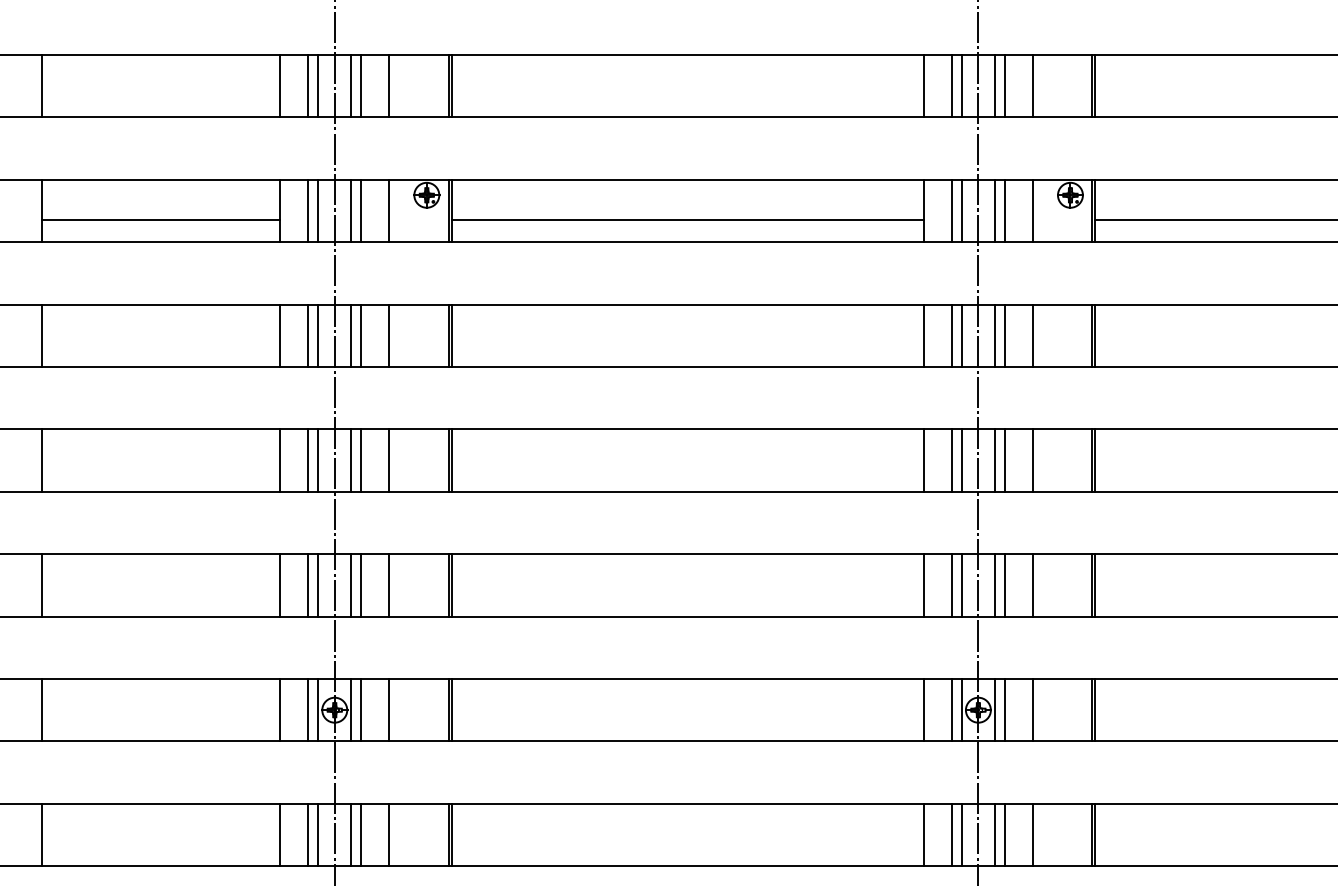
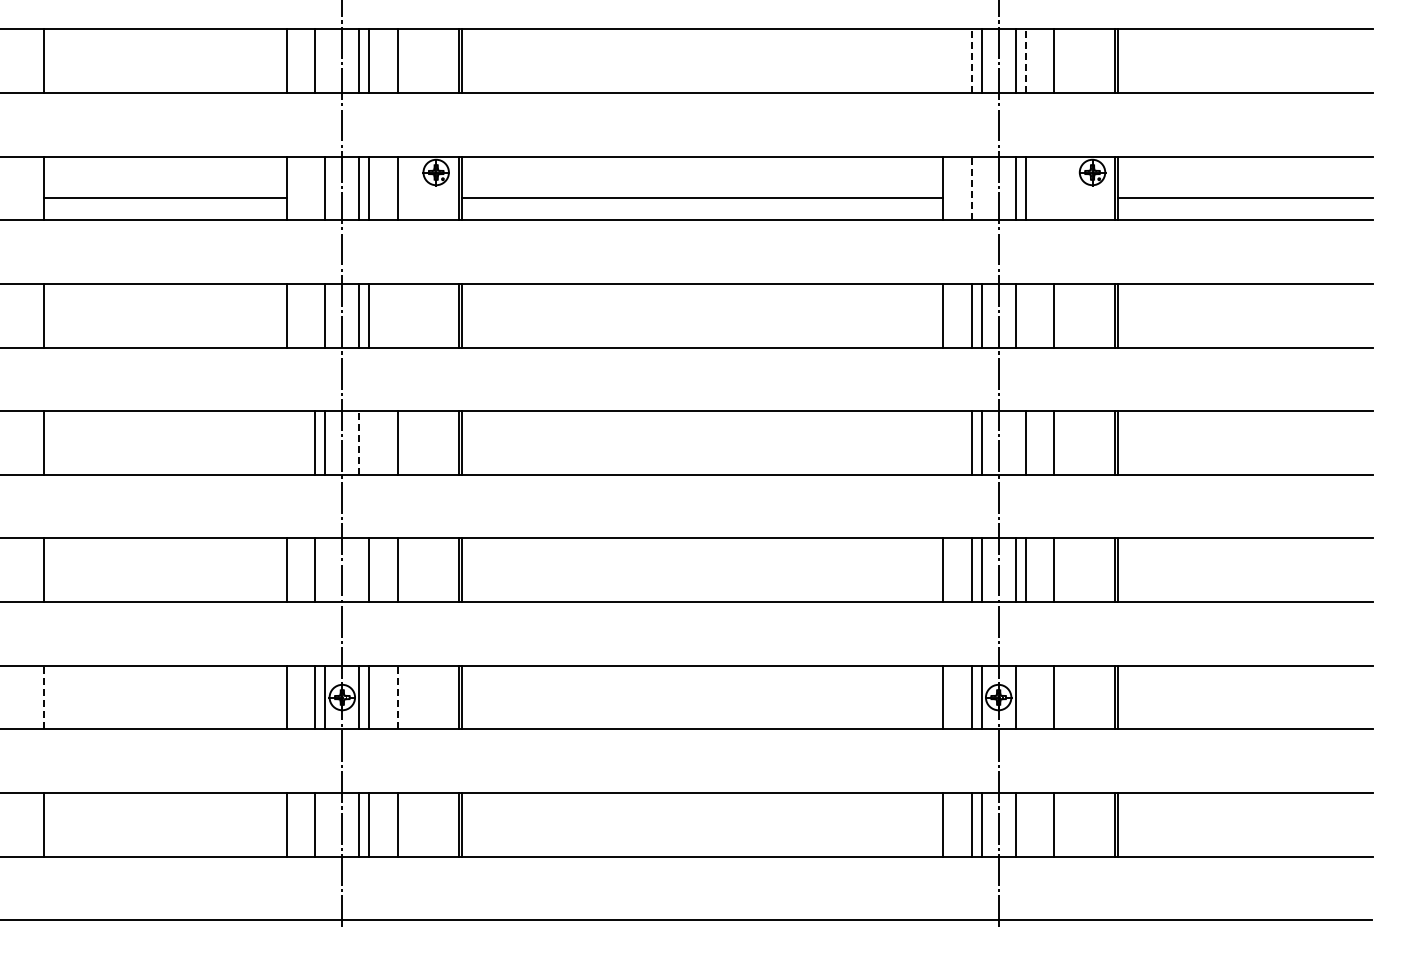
line: (318, 85) -> (325, 60), removed
line: (923, 85) -> (942, 60), removed
line: (951, 86) -> (971, 61), solid -> dashed
line: (1004, 86) -> (1025, 61), solid -> dashed
line: (308, 210) -> (315, 188), removed
line: (951, 210) -> (971, 188), solid -> dashed
line: (961, 210) -> (981, 188), removed
line: (1033, 210) -> (1054, 188), removed
line: (308, 335) -> (315, 315), removed
line: (389, 335) -> (398, 315), removed
line: (1004, 335) -> (1025, 315), removed
line: (279, 460) -> (286, 442), removed
line: (351, 460) -> (359, 442), solid -> dashed
line: (361, 460) -> (369, 442), removed
line: (923, 460) -> (942, 442), removed
line: (994, 460) -> (1015, 442), removed
line: (318, 585) -> (325, 570), removed
line: (351, 585) -> (359, 570), removed
line: (42, 710) -> (44, 697), solid -> dashed
line: (389, 710) -> (398, 697), solid -> dashed
line: (1004, 710) -> (1025, 697), removed
line: (318, 834) -> (325, 824), removed
line: (1004, 834) -> (1025, 824), removed

